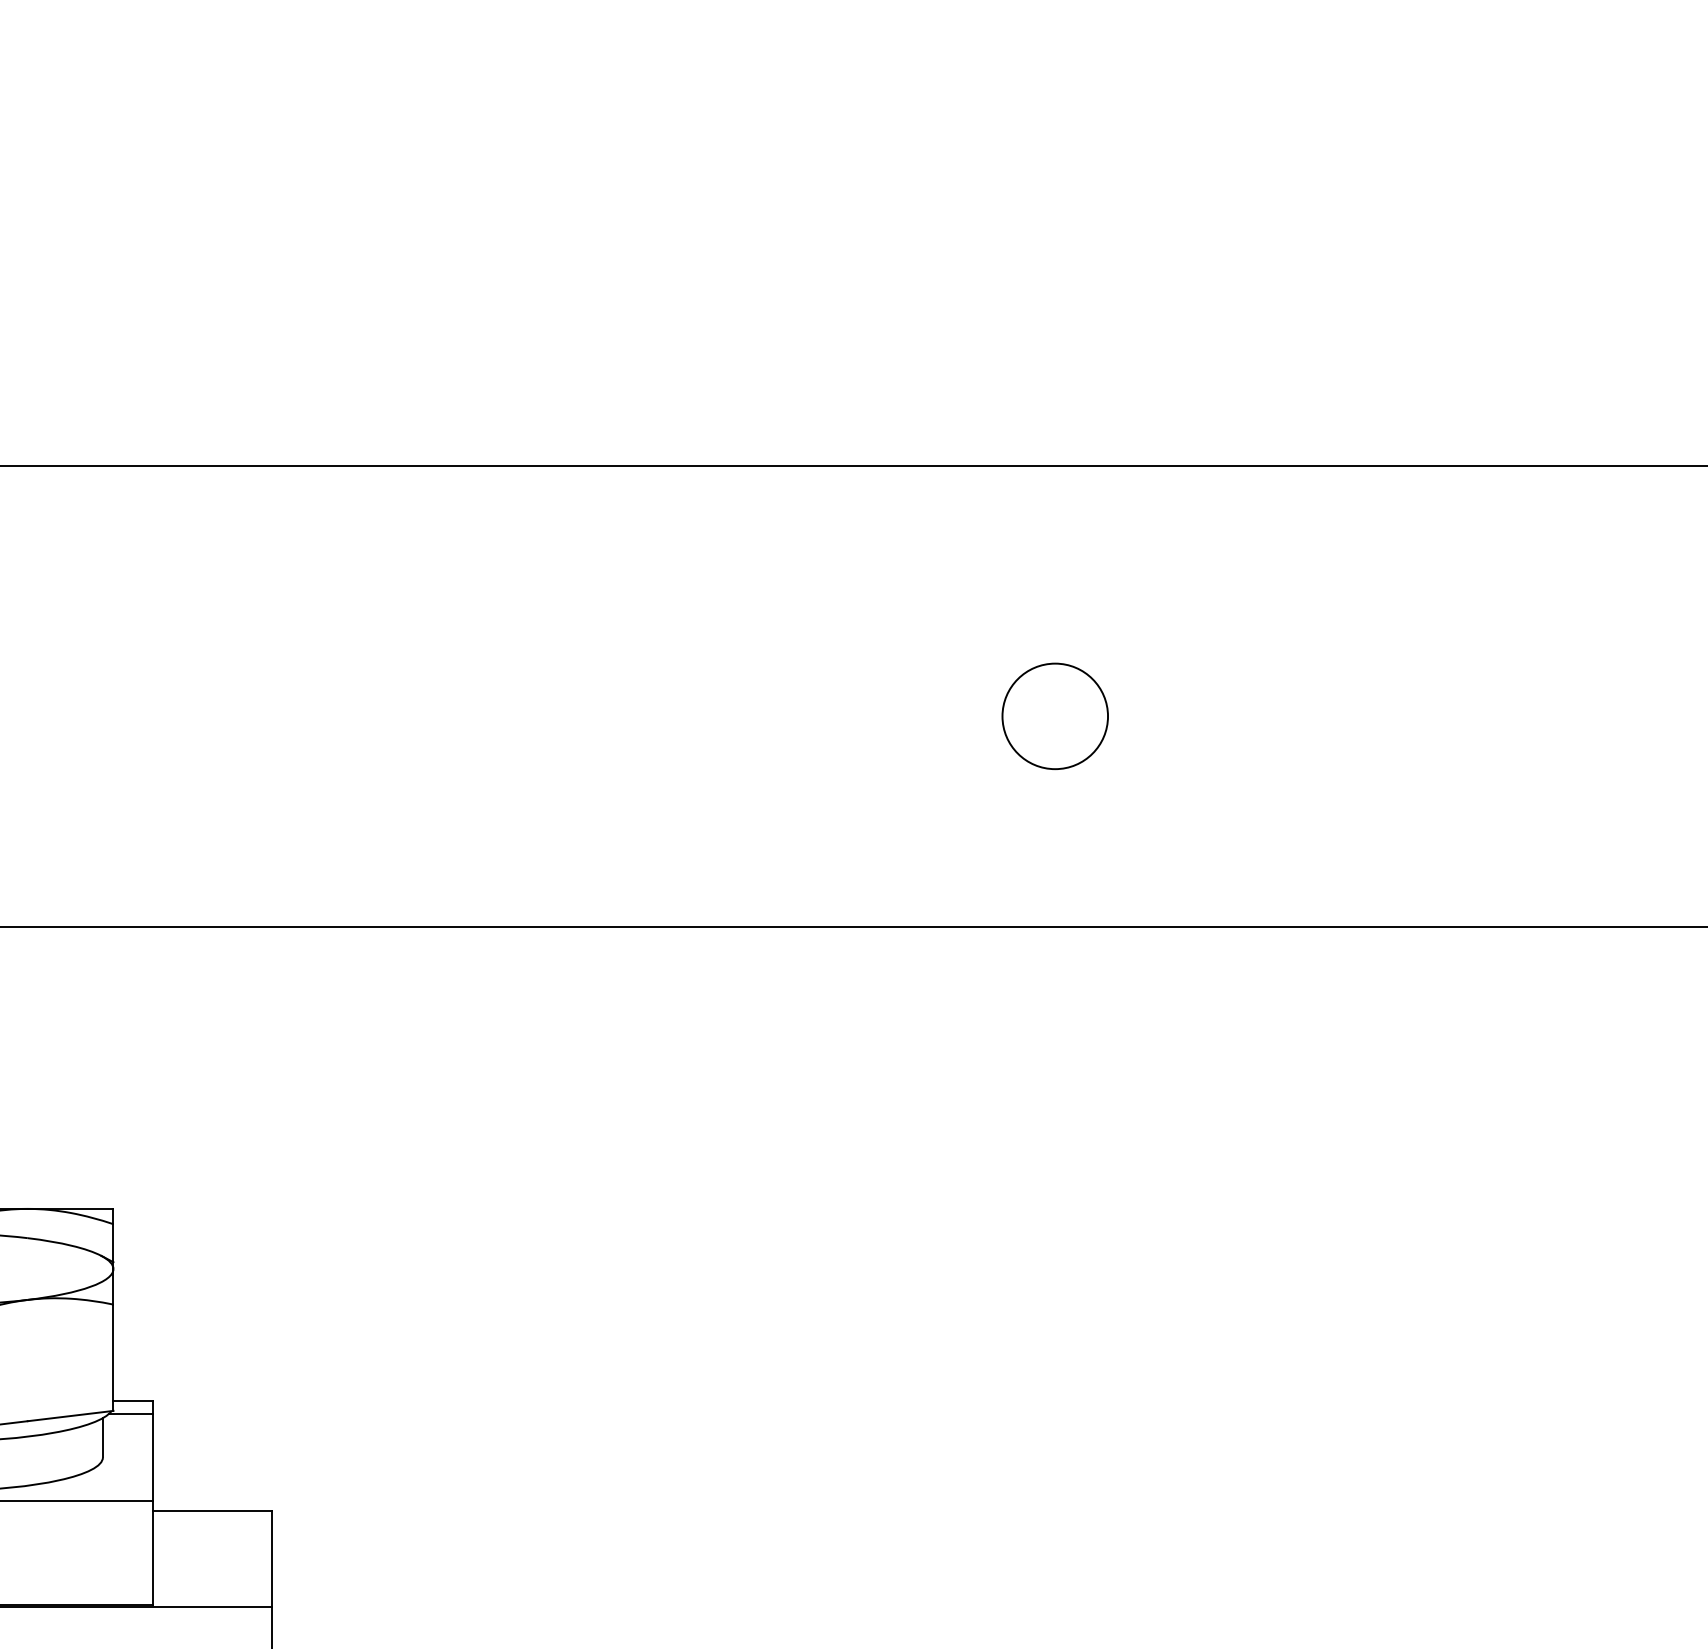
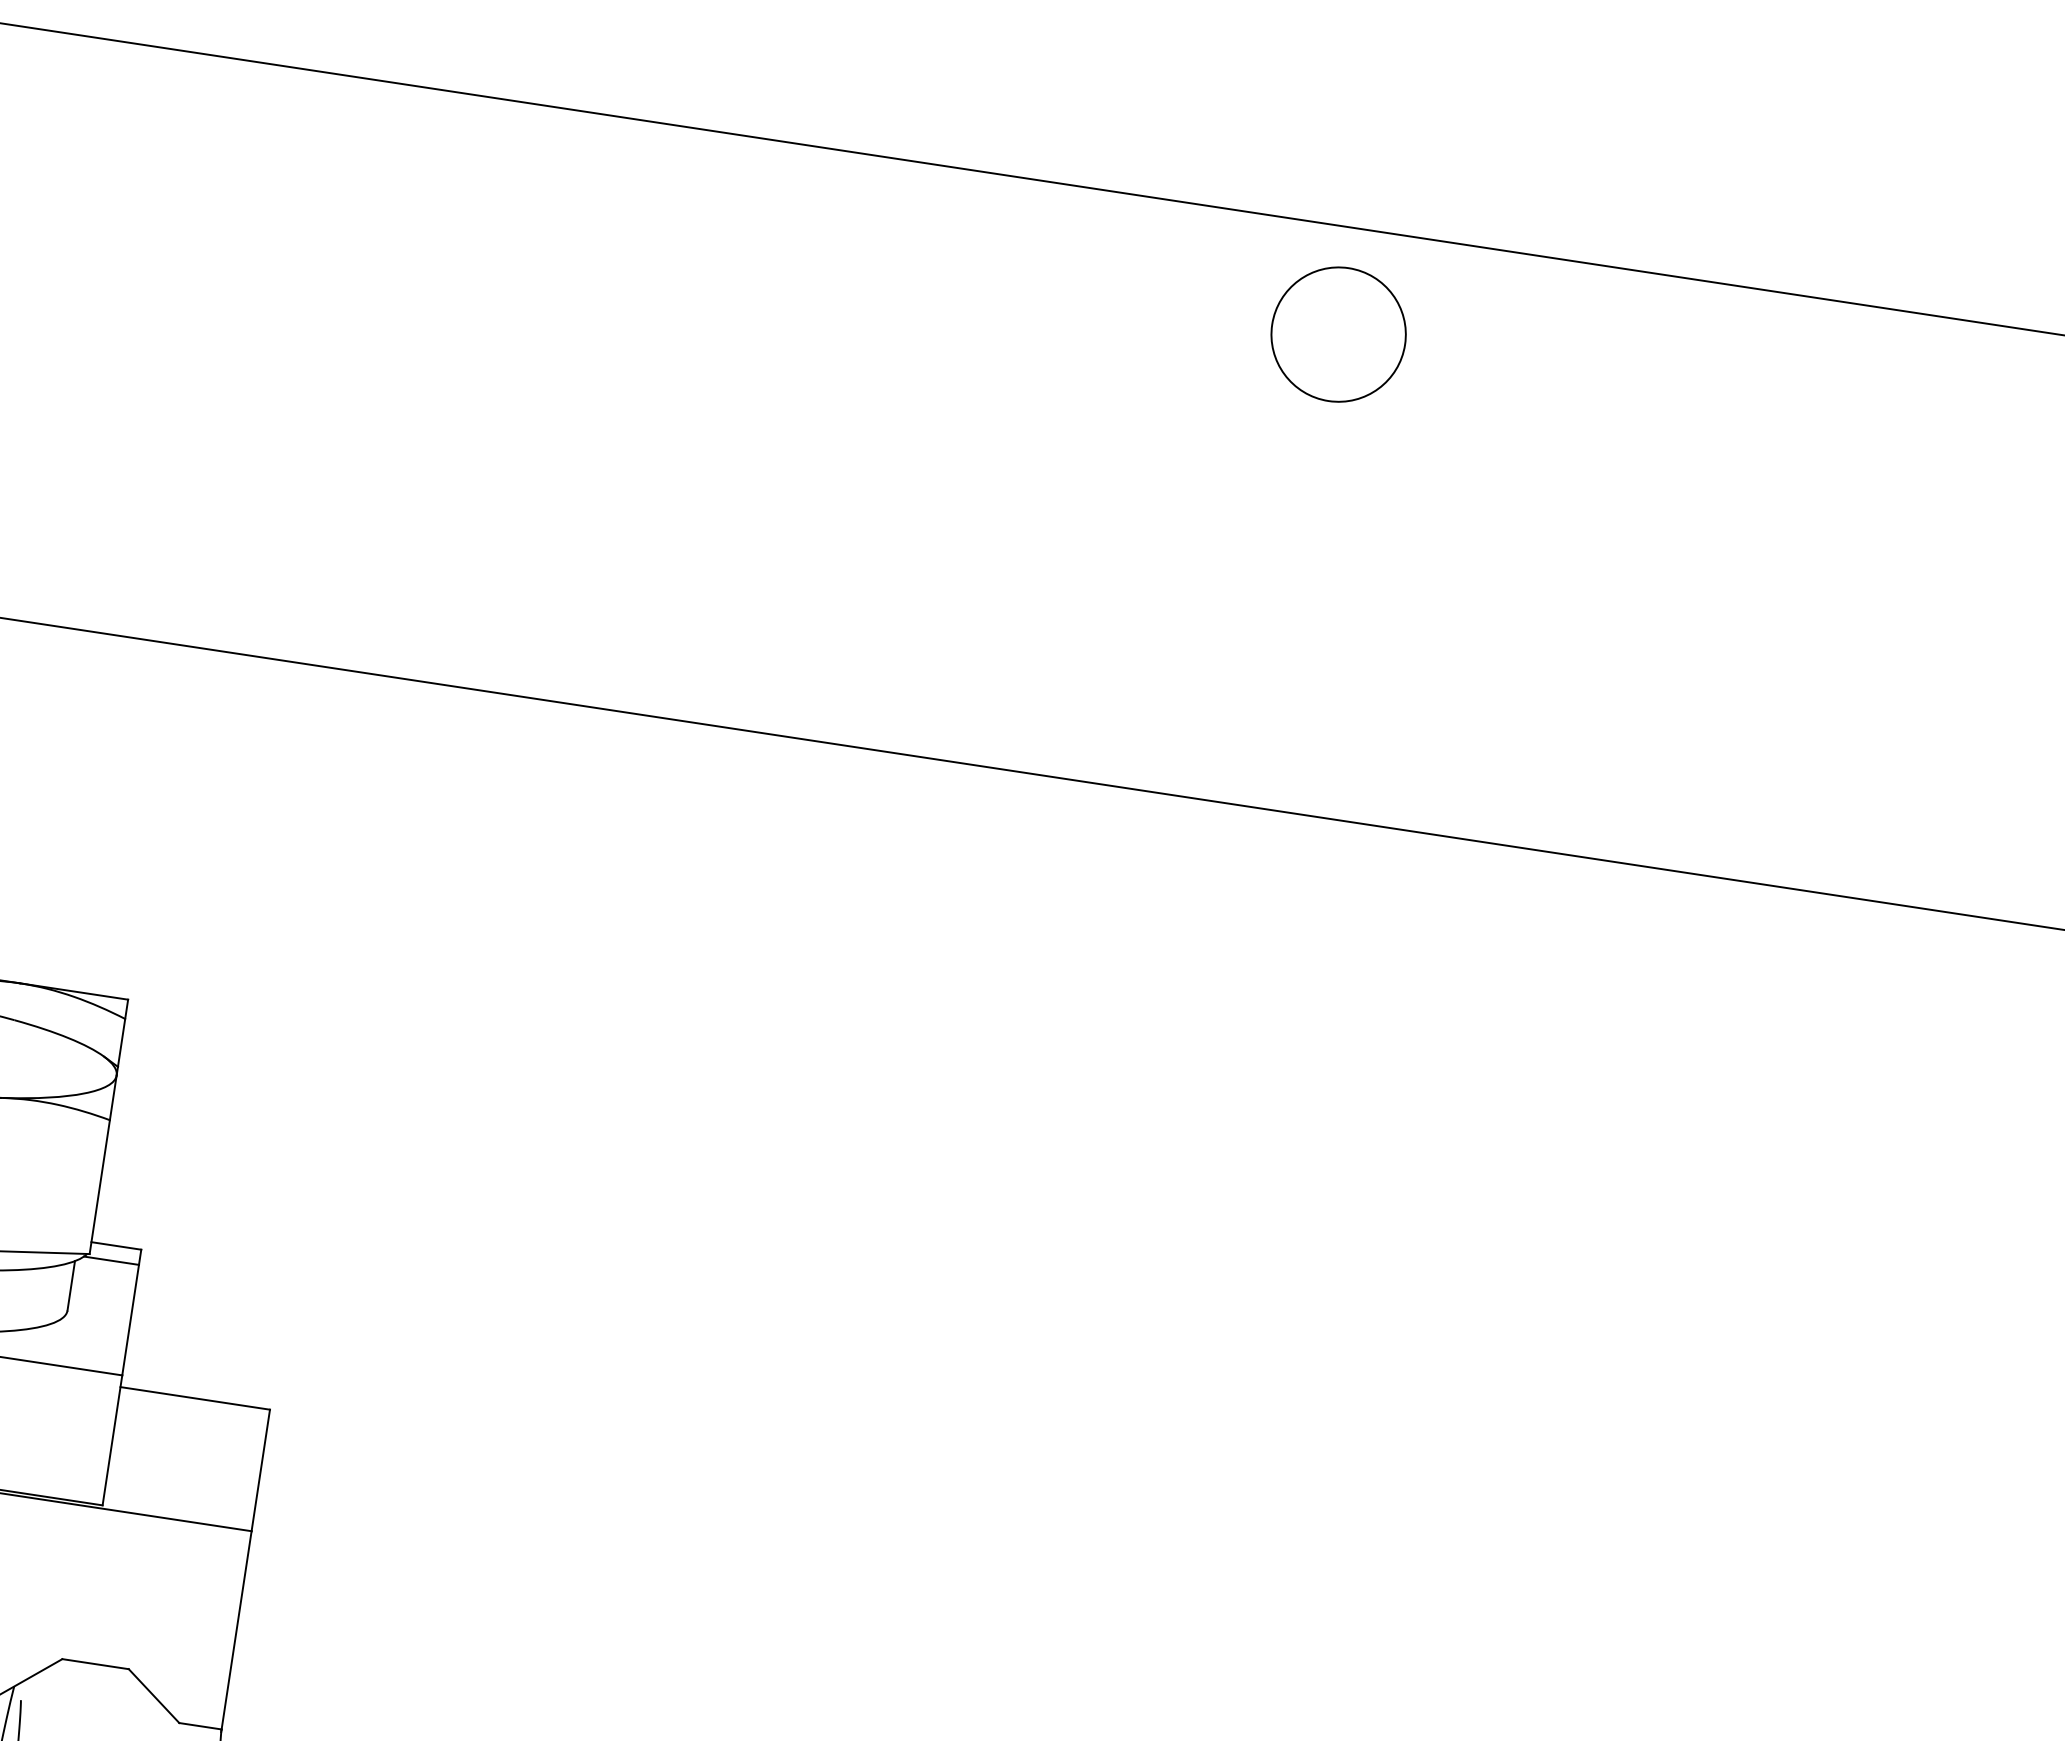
circle: (1054, 715) -> (1337, 333), moved

